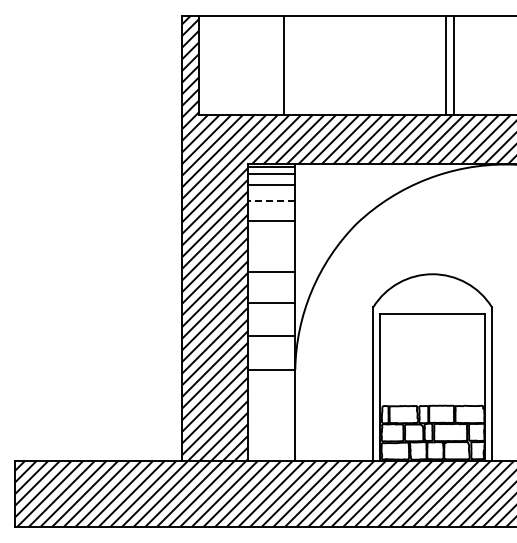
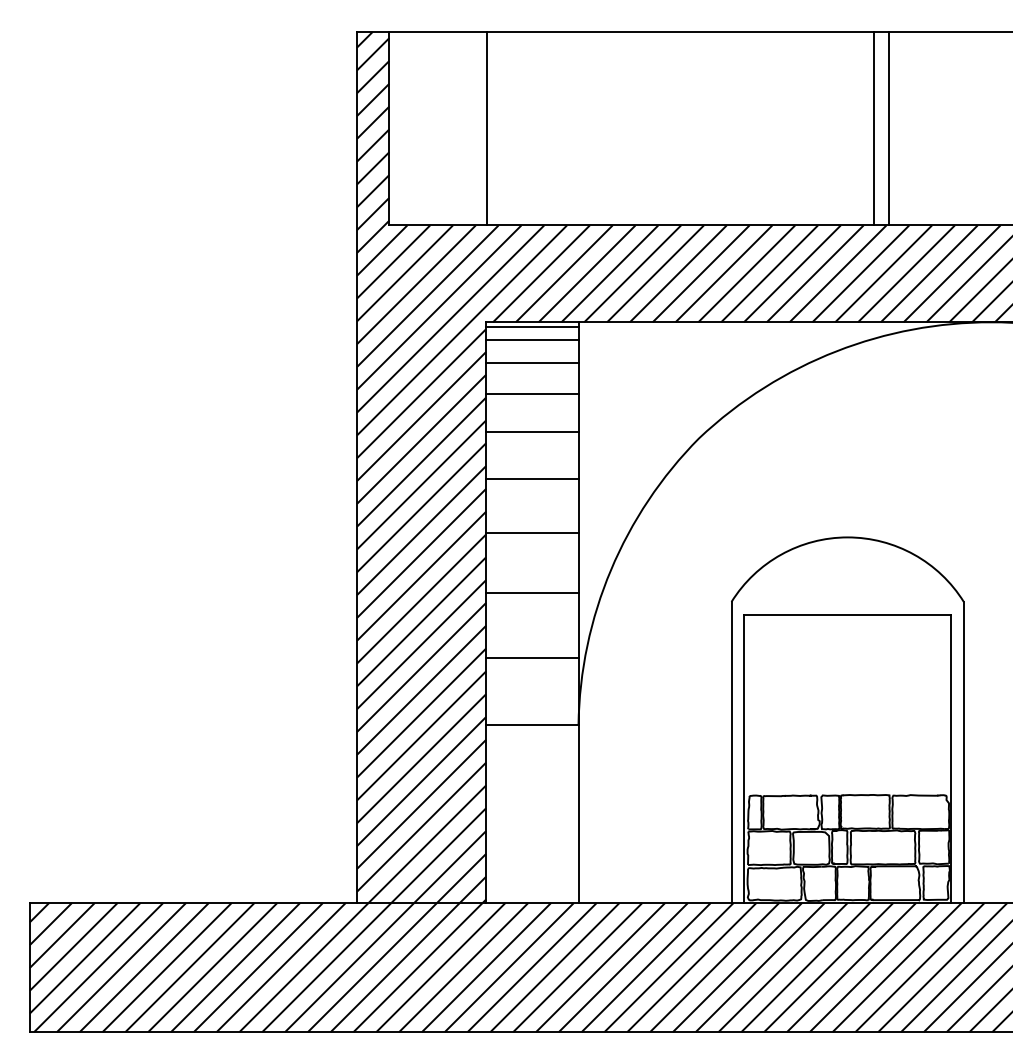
line: (283, 65) -> (486, 128), moved
line: (271, 200) -> (531, 392), dashed -> solid
line: (271, 244) -> (531, 479), added

